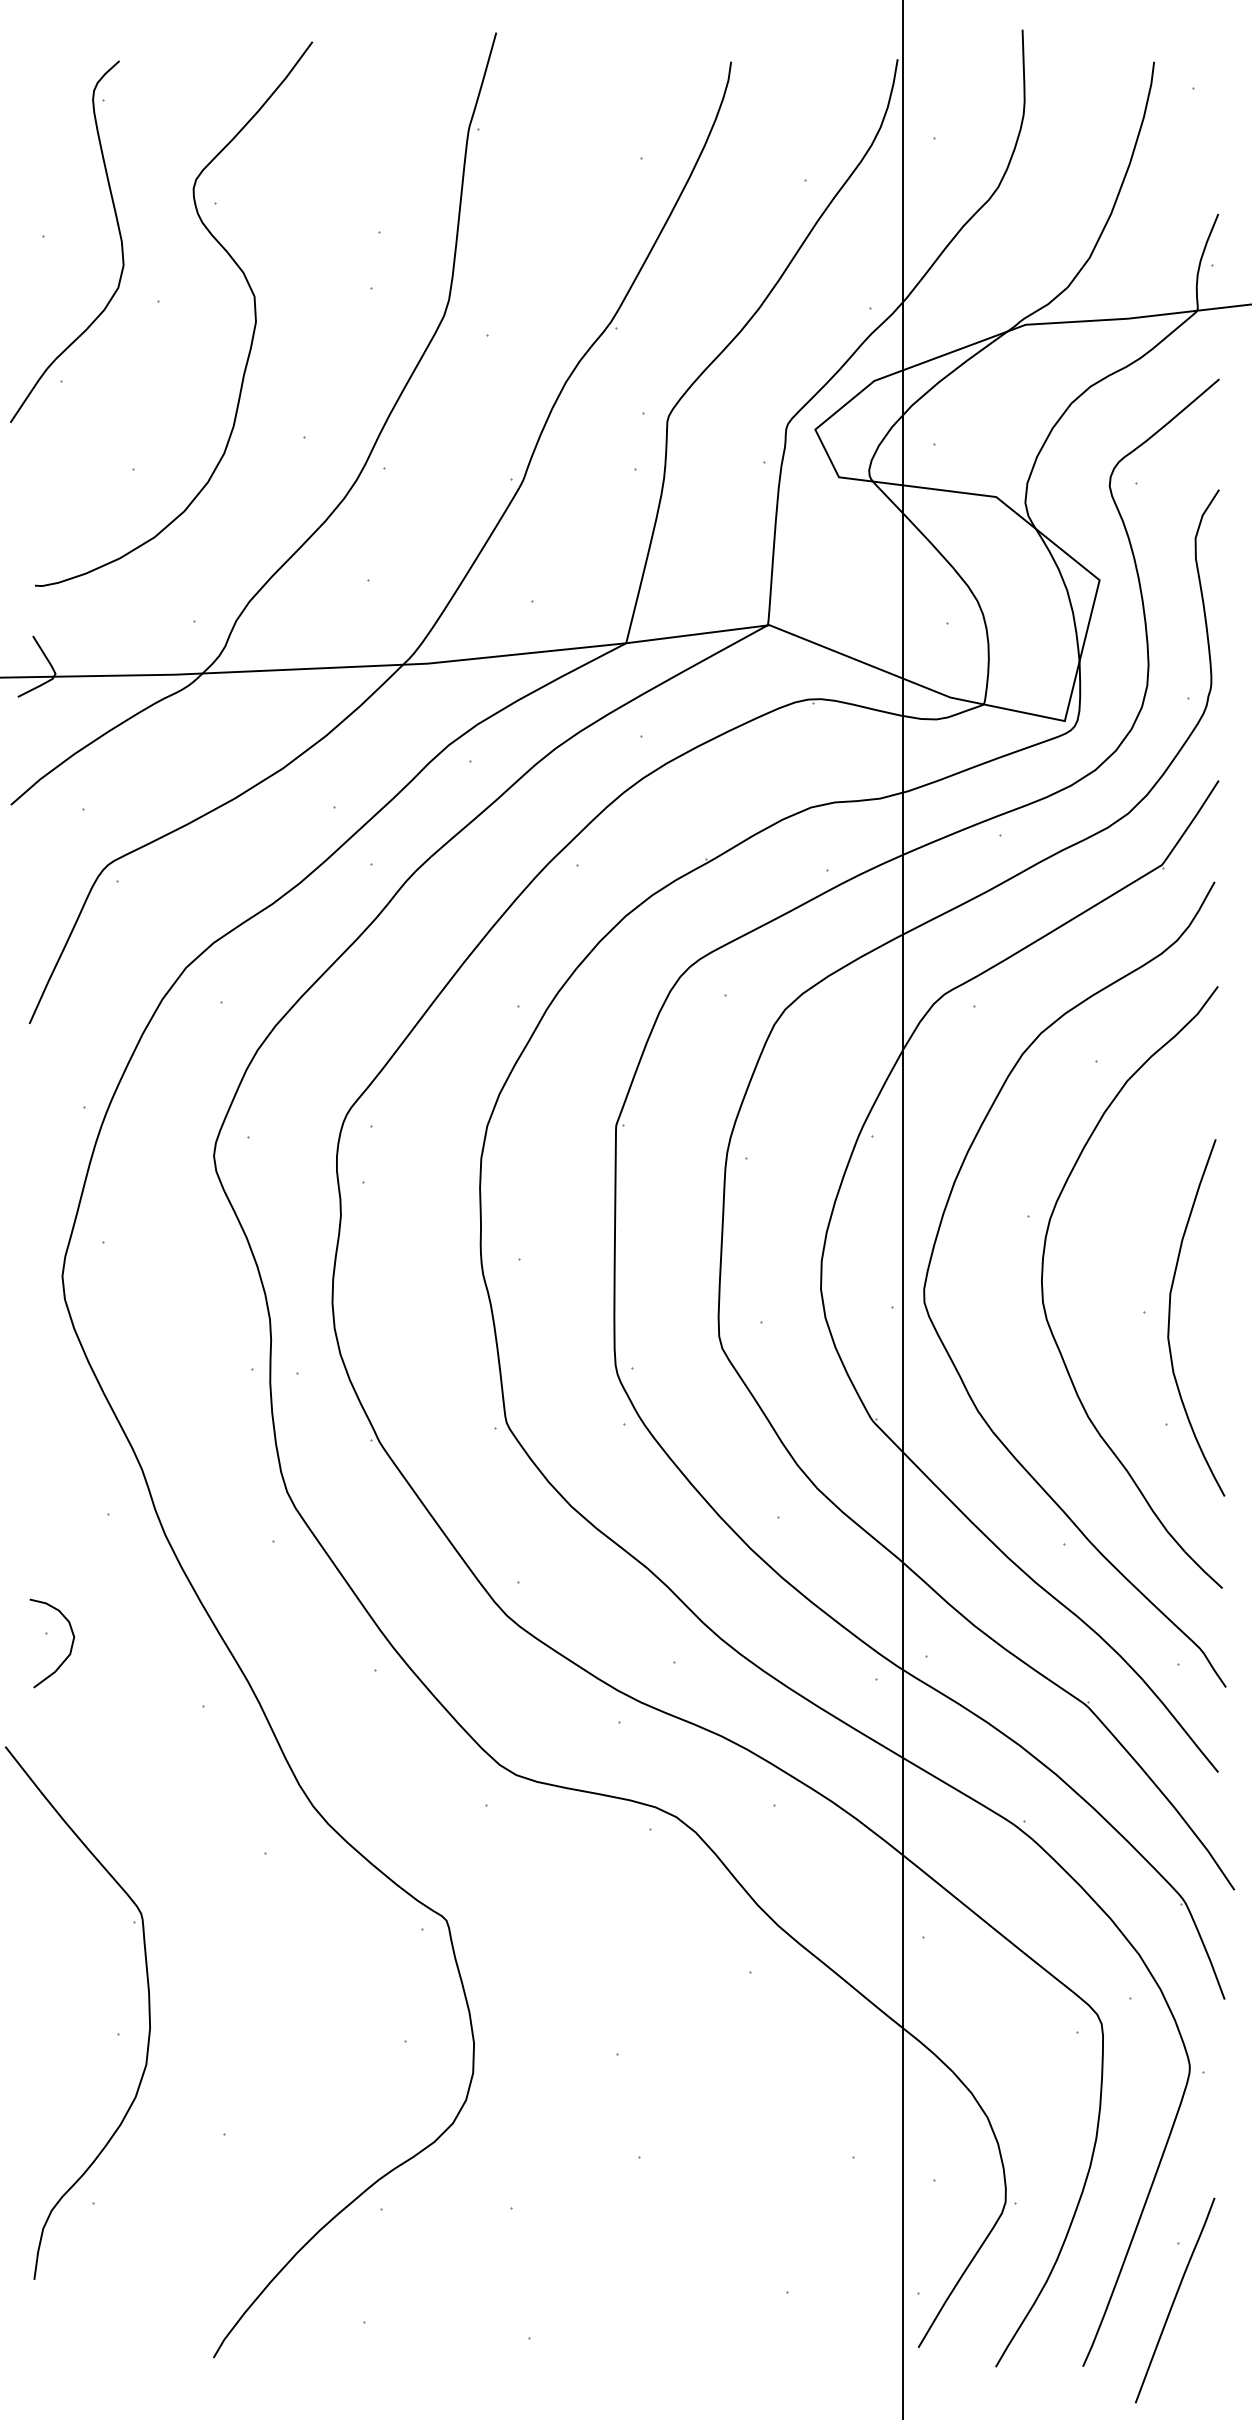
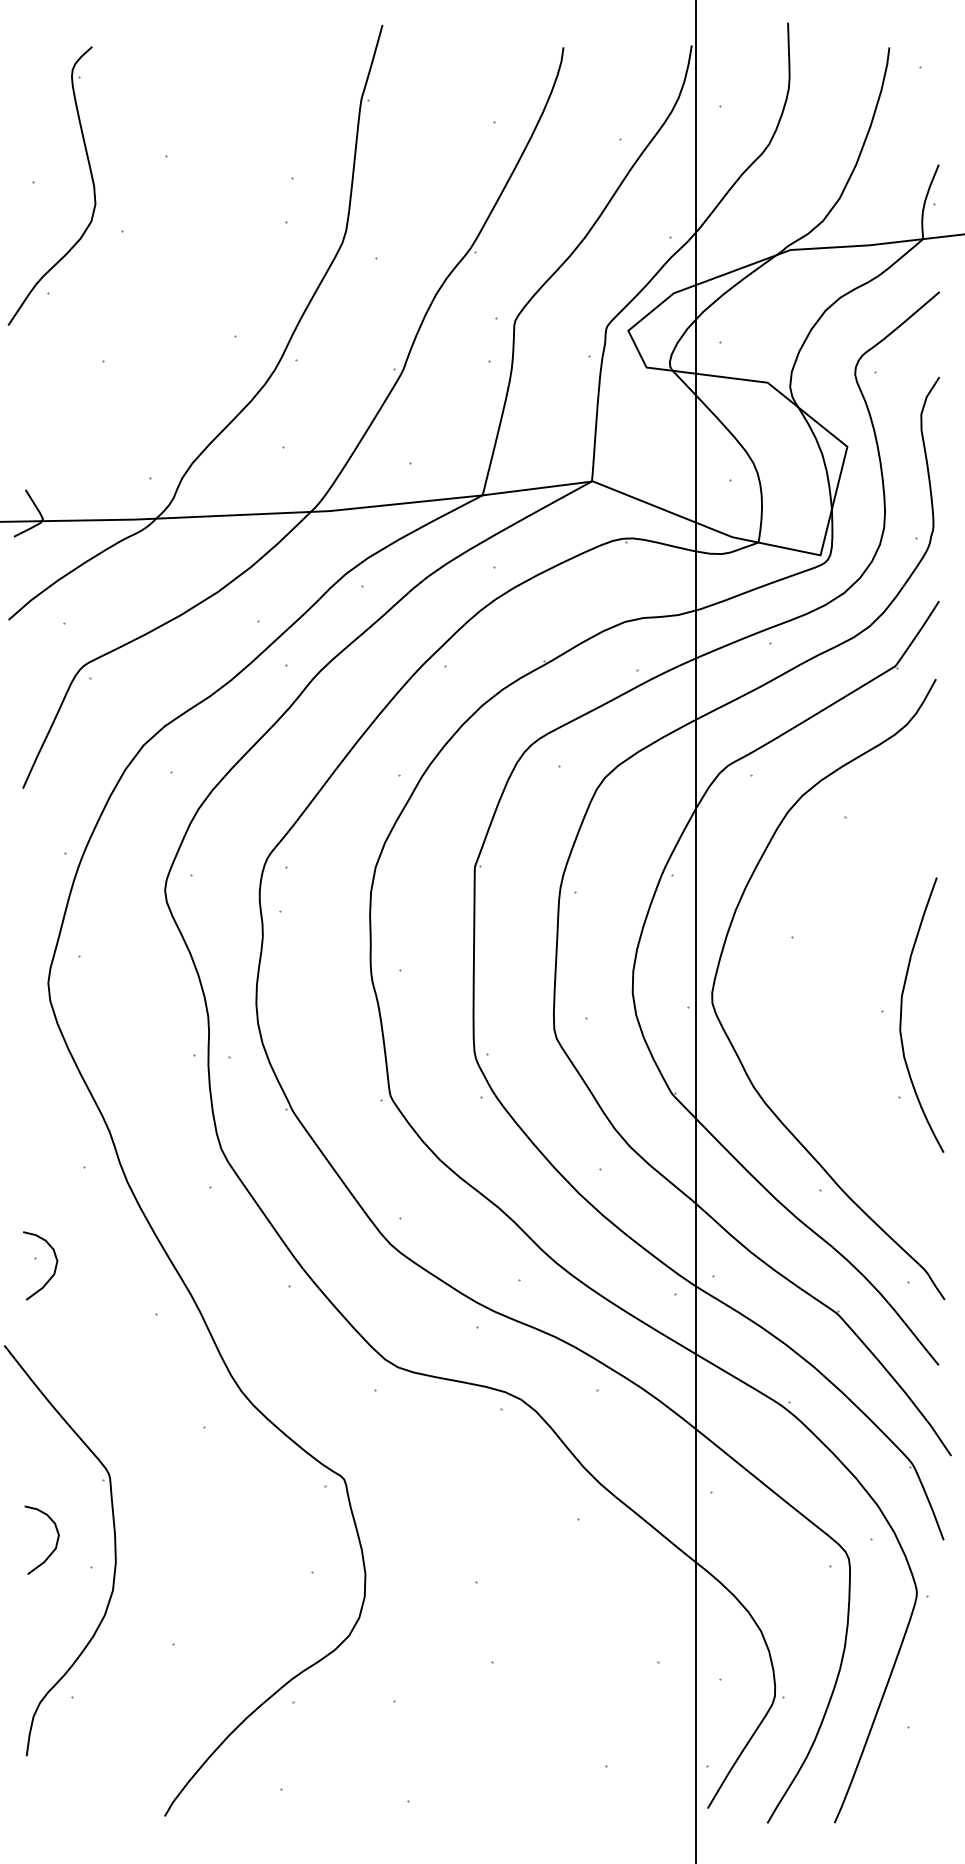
curve: (238, 268) -> (183, 206), removed
curve: (1043, 1287) -> (804, 991), removed
curve: (72, 2003) -> (56, 1543), added
curve: (1174, 2300) -> (905, 1772), removed

